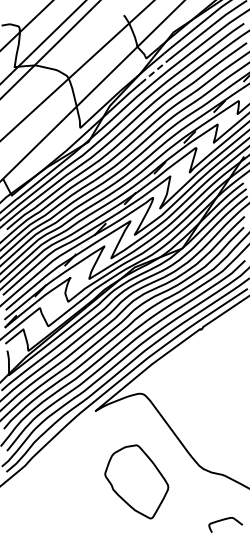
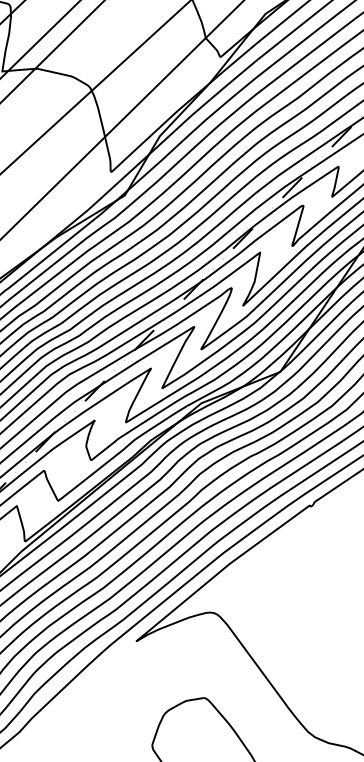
line: (155, 71) -> (235, 78), dashed -> solid

